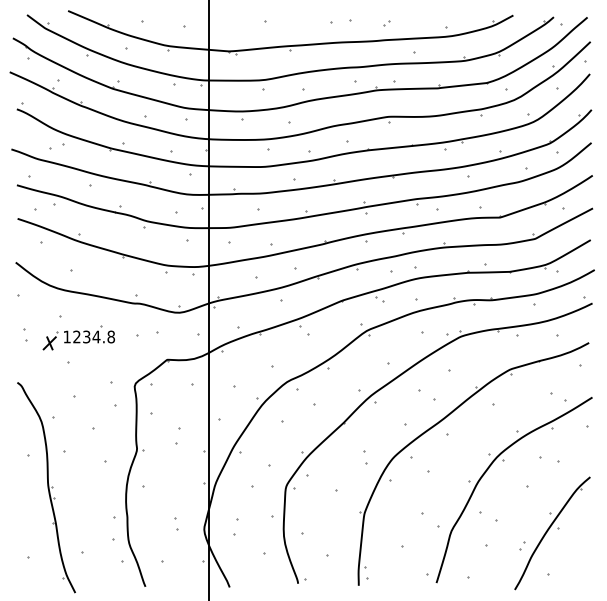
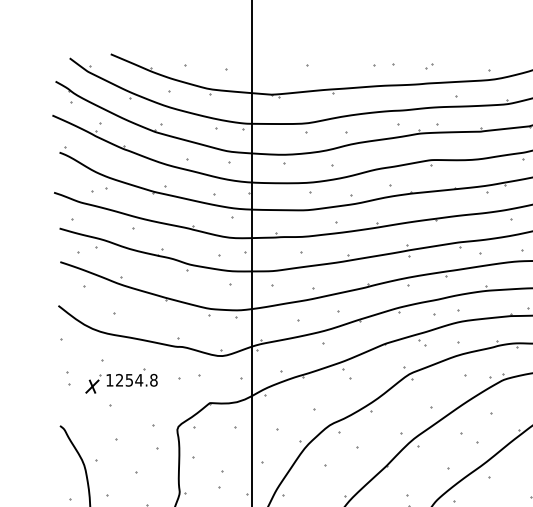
text: (86, 336) -> (129, 379), 1234.8 -> 1254.8

